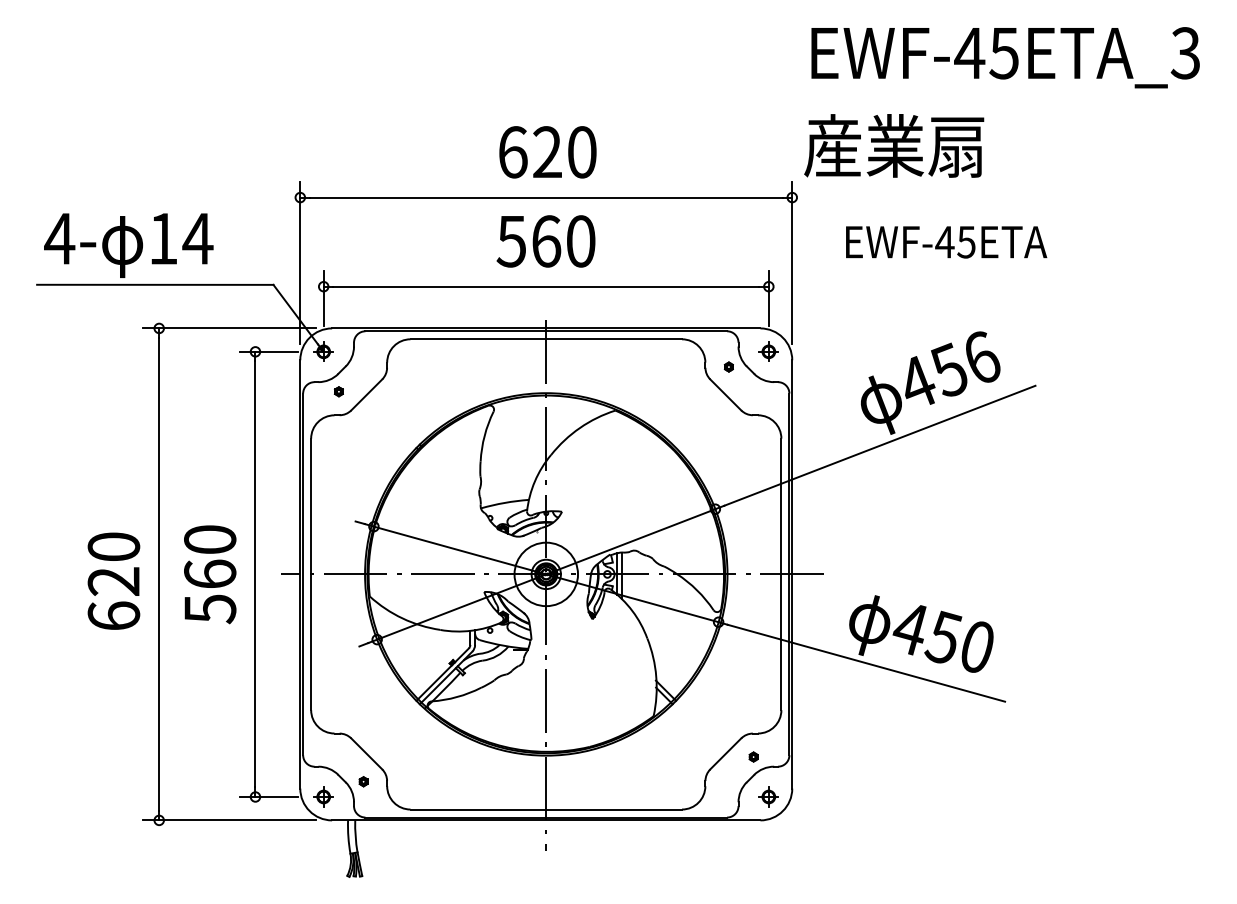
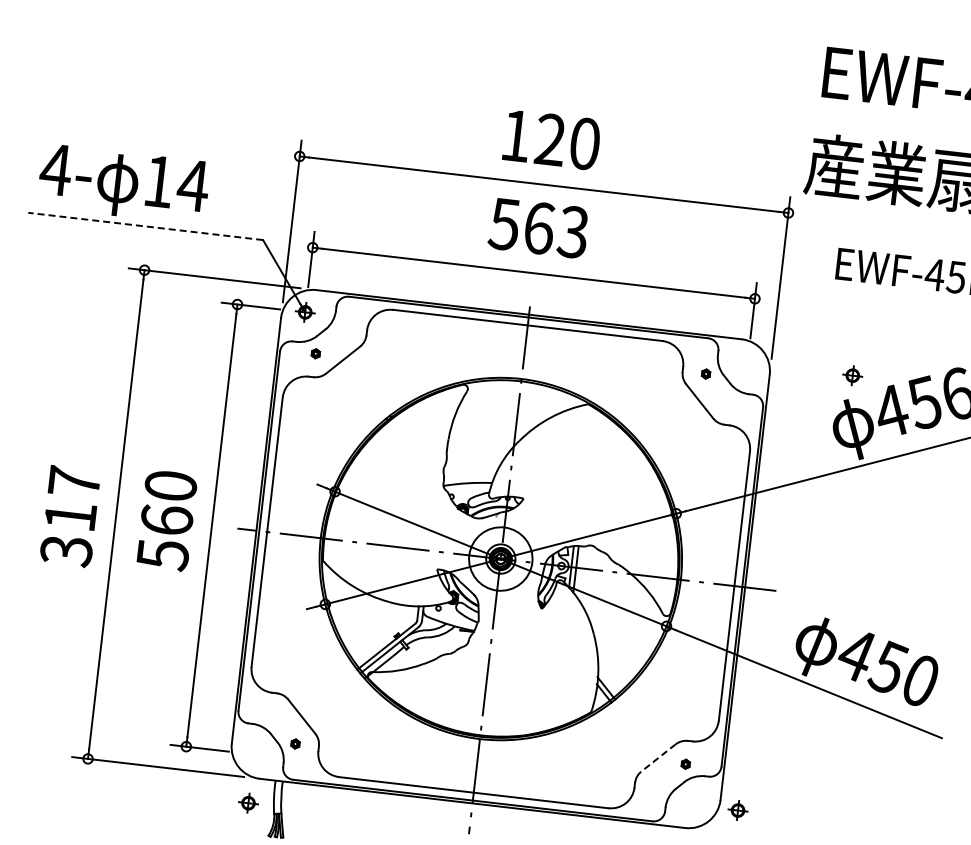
text: (513, 152) -> (516, 136), 620 -> 120
text: (580, 241) -> (573, 232), 560 -> 563
line: (154, 284) -> (144, 226), solid -> dashed
part: (768, 351) -> (852, 375), moved
text: (113, 581) -> (70, 516), 620 -> 317
line: (725, 753) -> (658, 757), solid -> dashed
part: (323, 796) -> (248, 802), moved
part: (768, 796) -> (737, 810), moved

